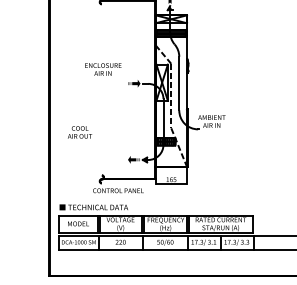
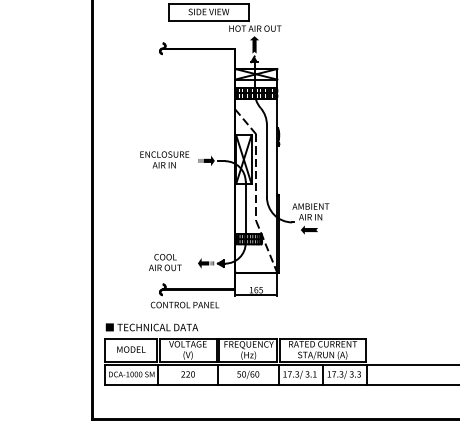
text: (103, 69) -> (164, 159), moved
text: (80, 132) -> (165, 262), moved
fill: (210, 134) -> (309, 229), added

